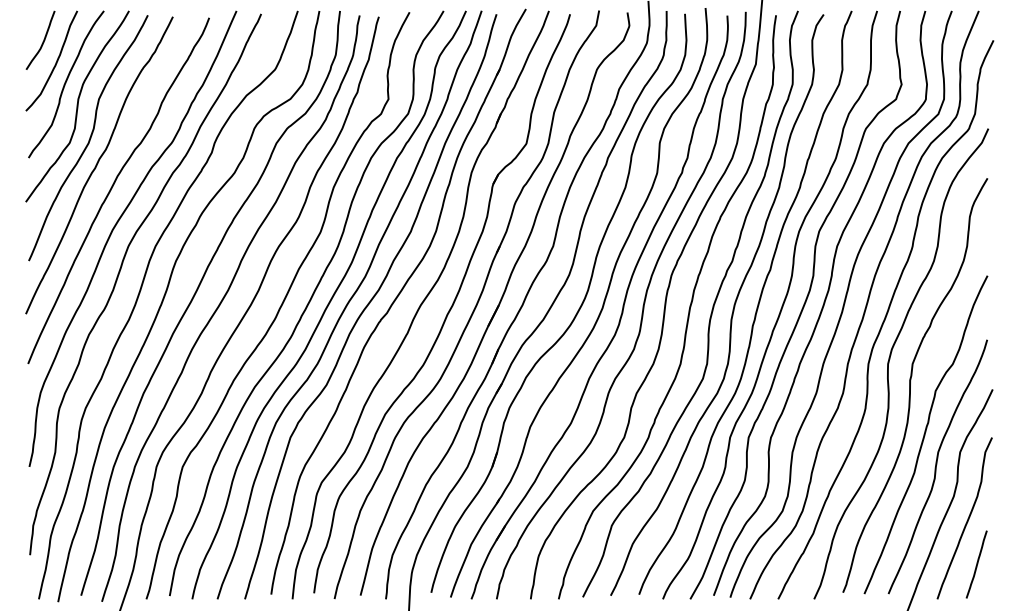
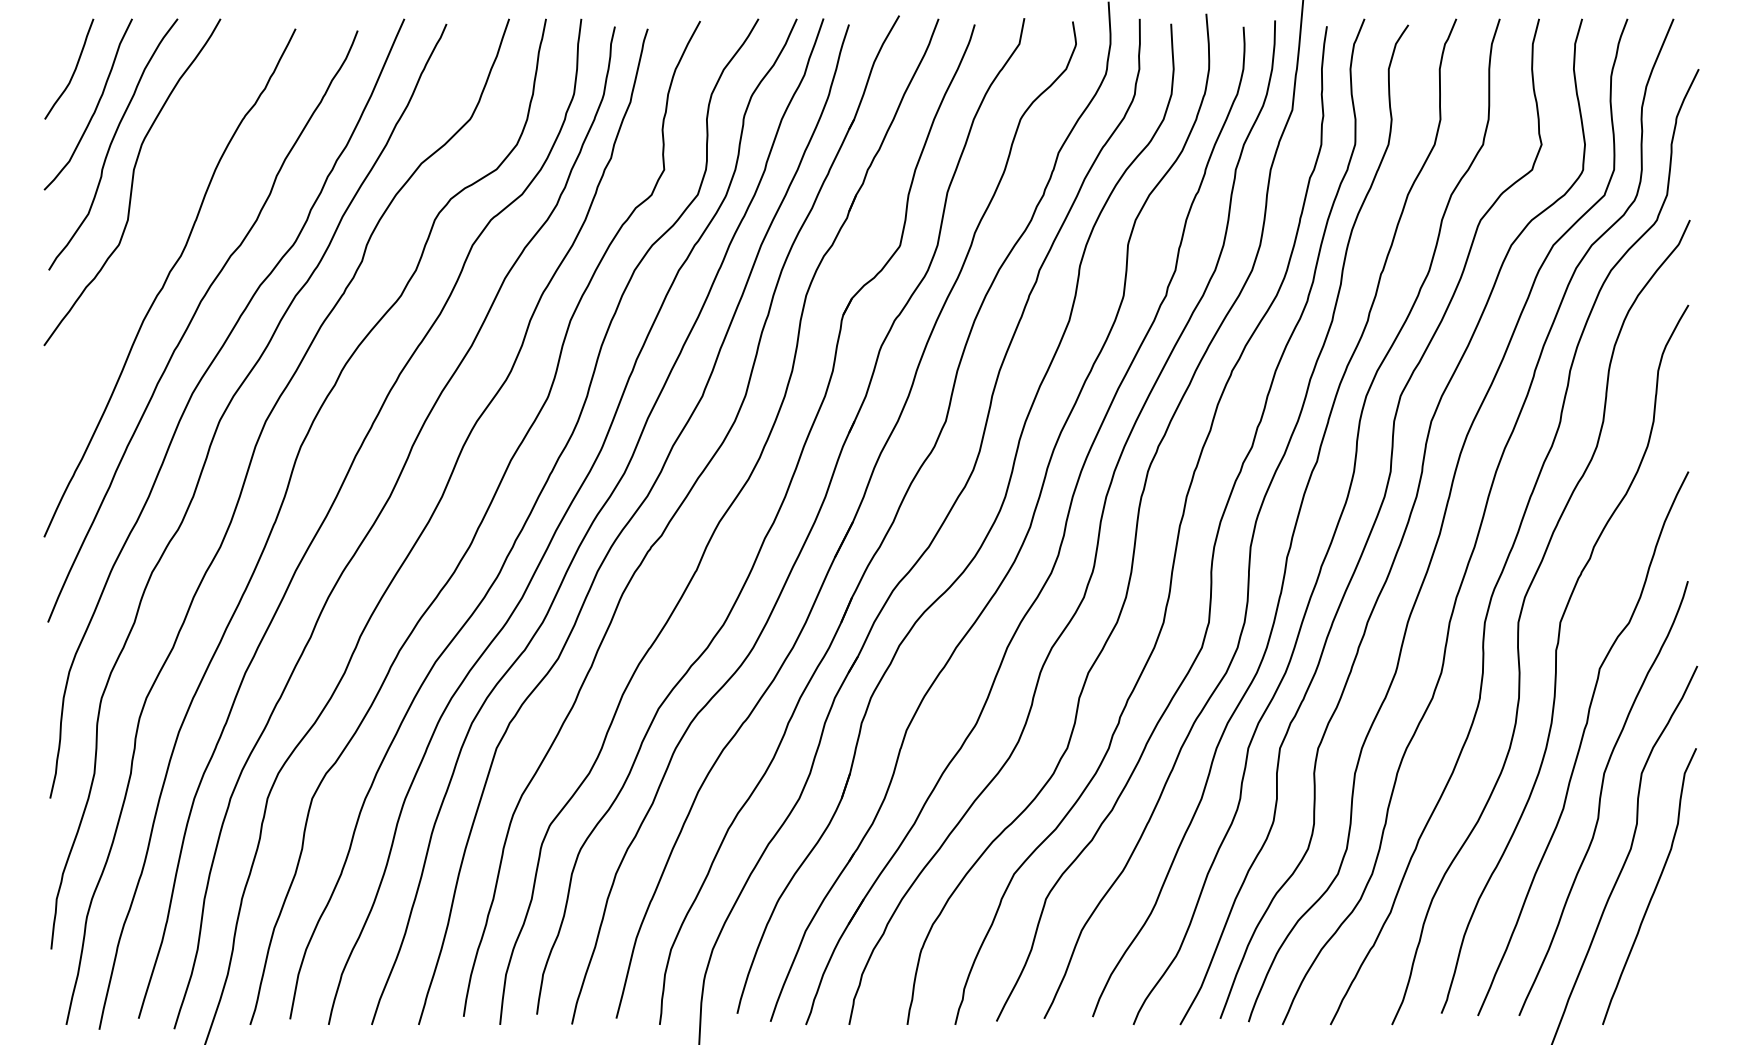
curve: (89, 138) -> (152, 236), removed
line: (976, 564) -> (1669, 965), removed

